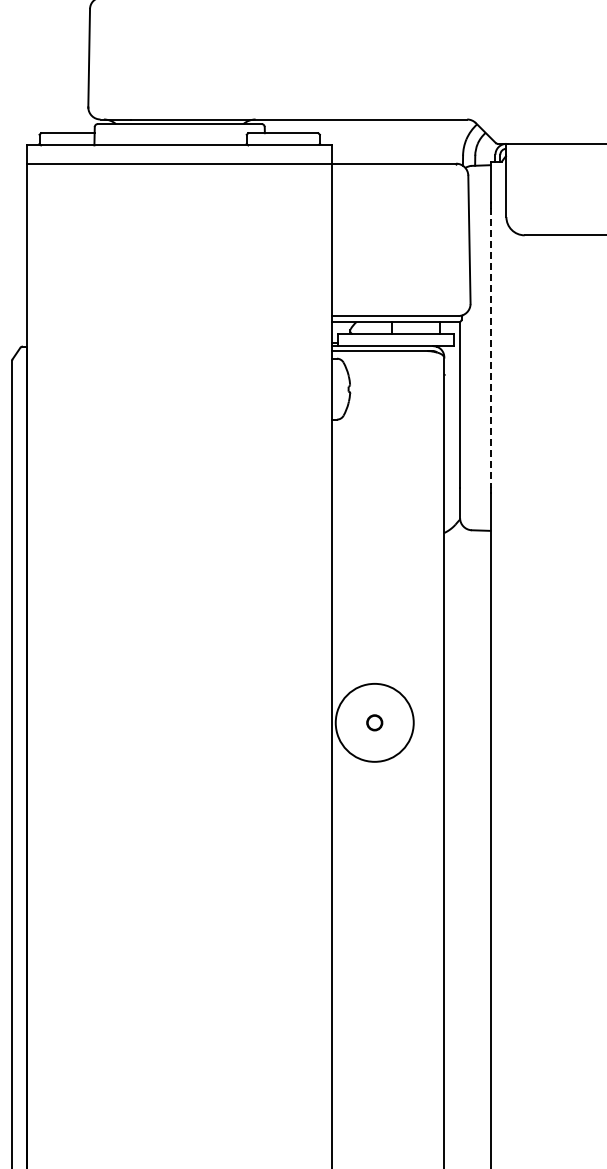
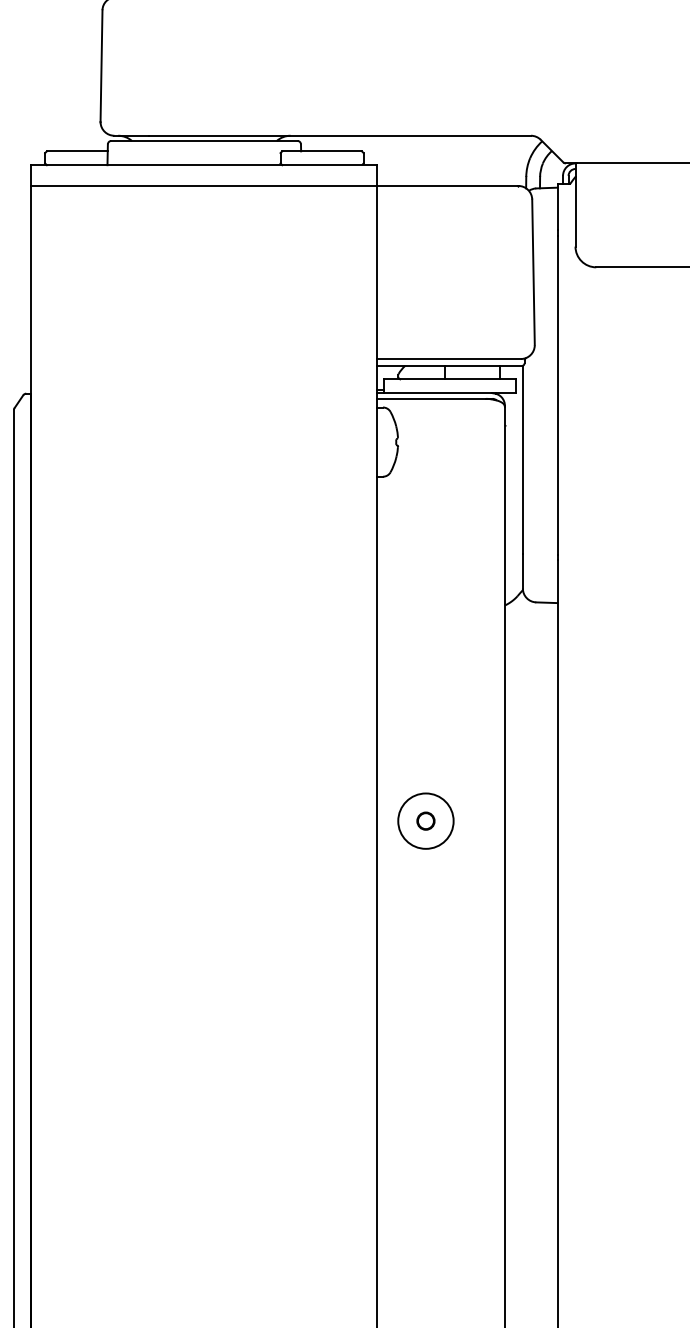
line: (490, 348) -> (557, 395), dashed -> solid
circle: (374, 722) -> (425, 820), size x0.62

